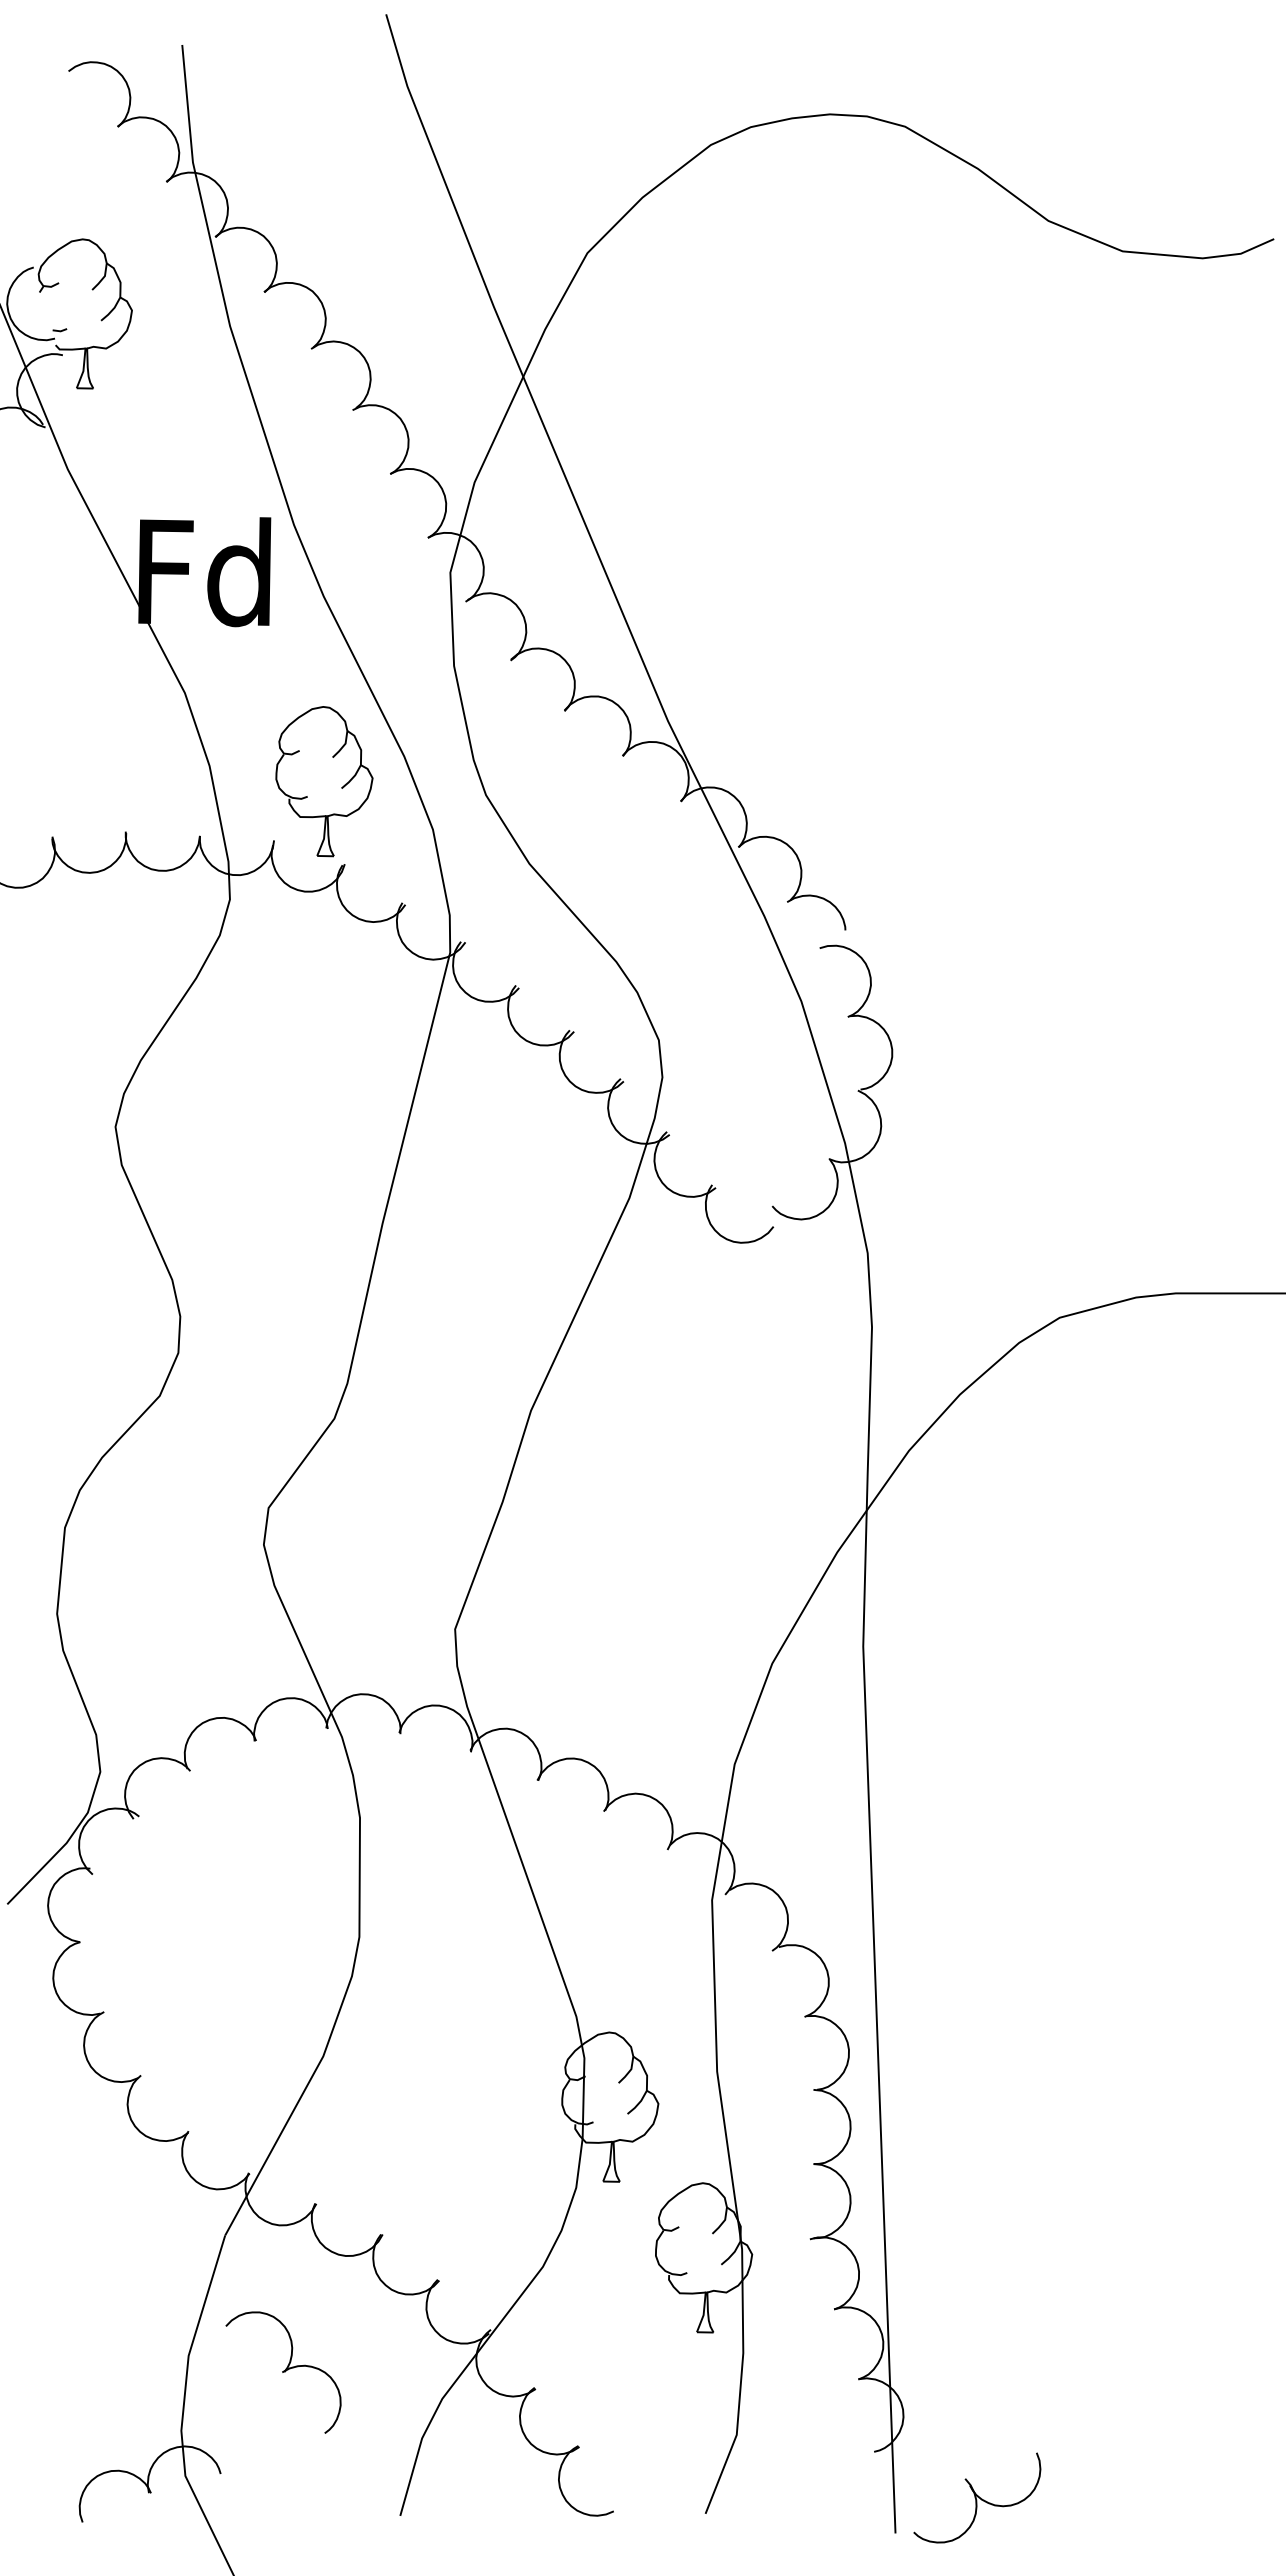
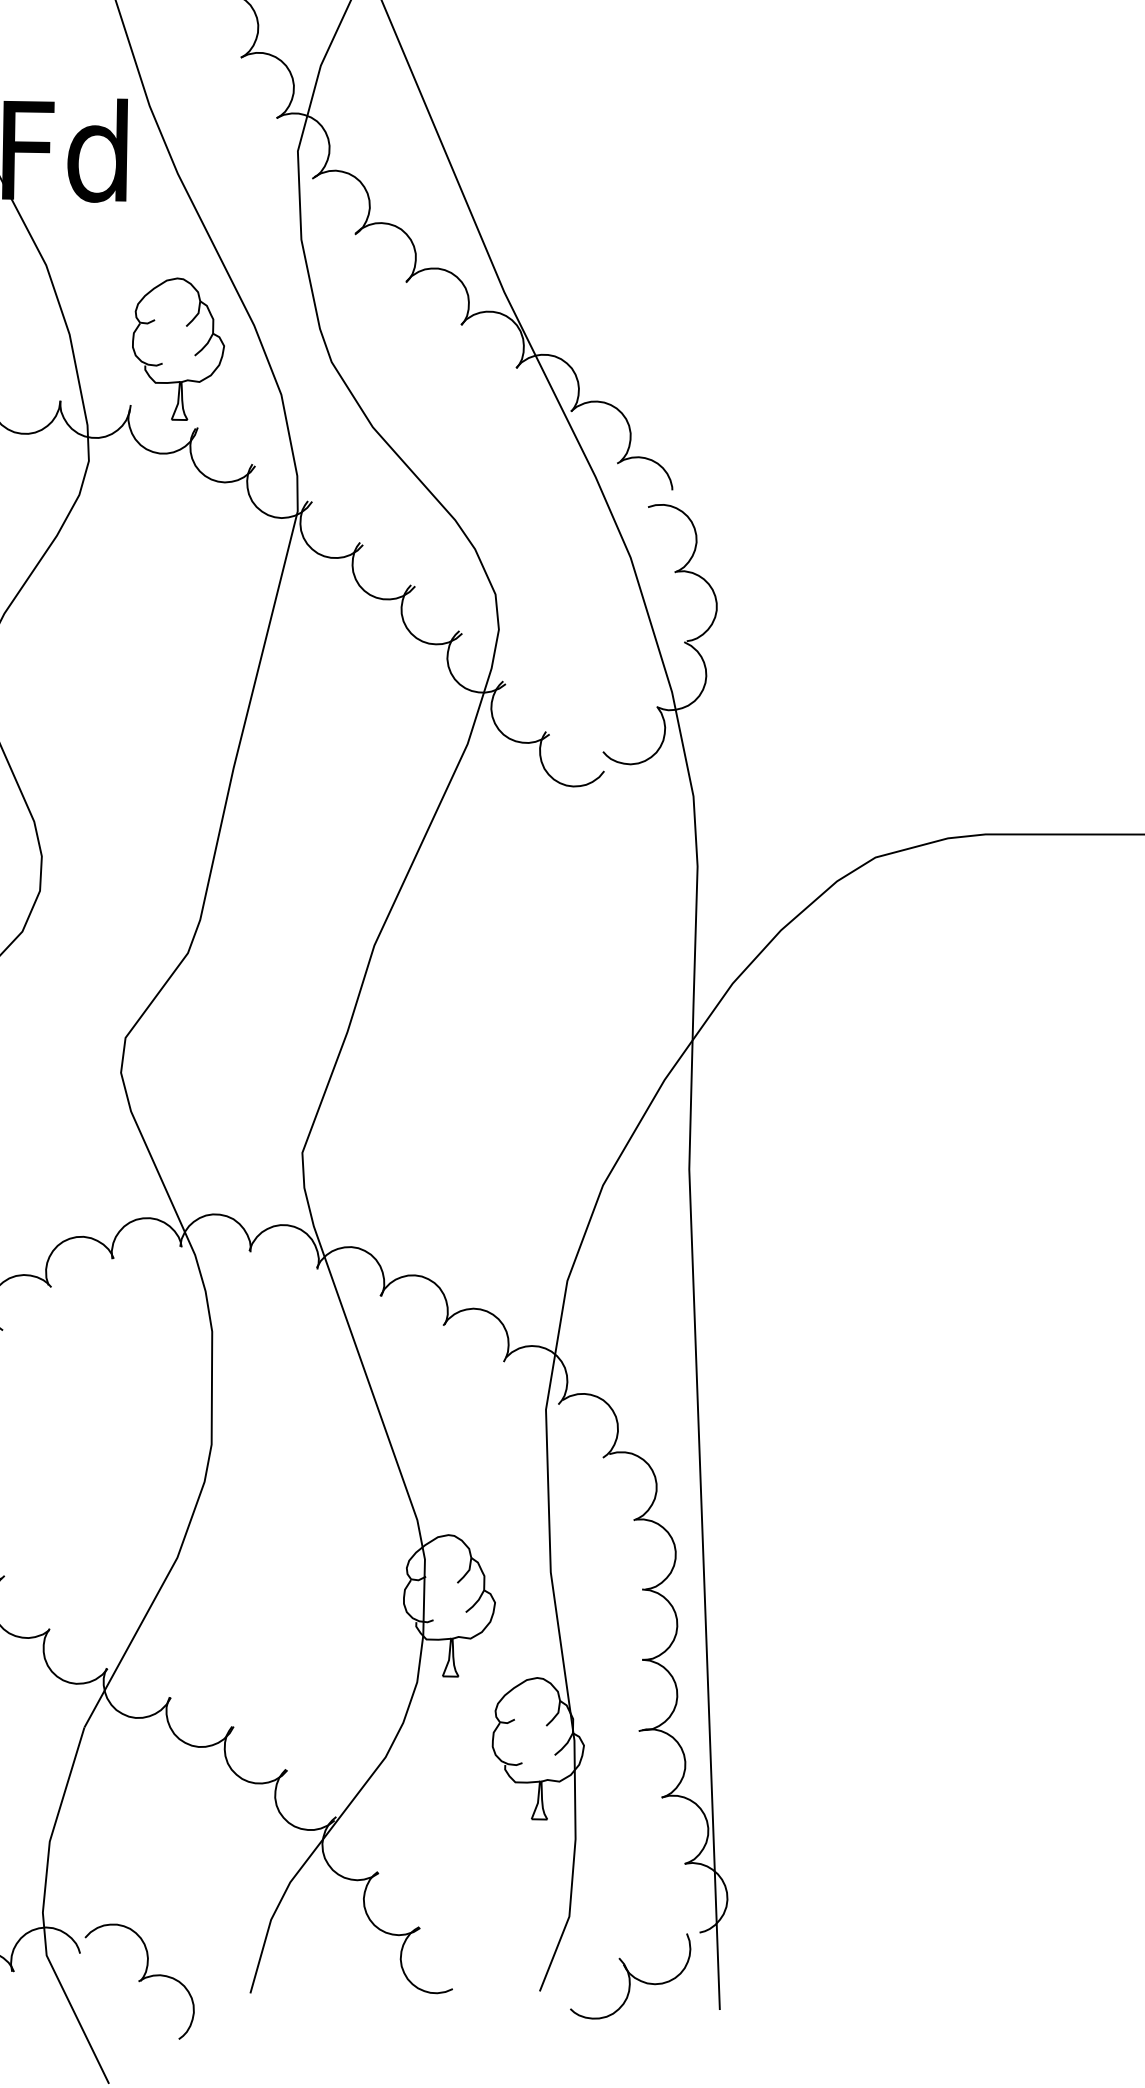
part: (283, 2372) -> (139, 1981), moved
part: (977, 2497) -> (630, 1975), moved

